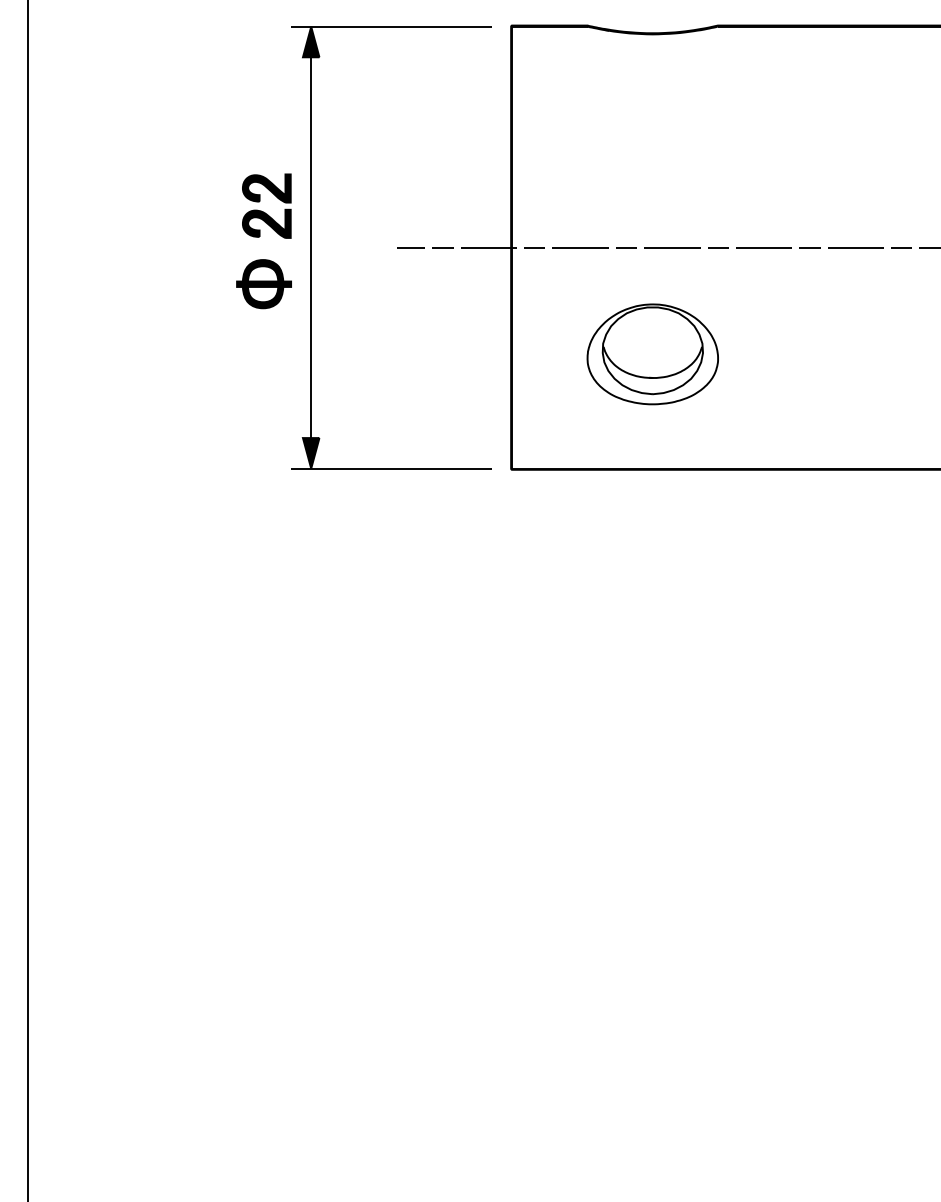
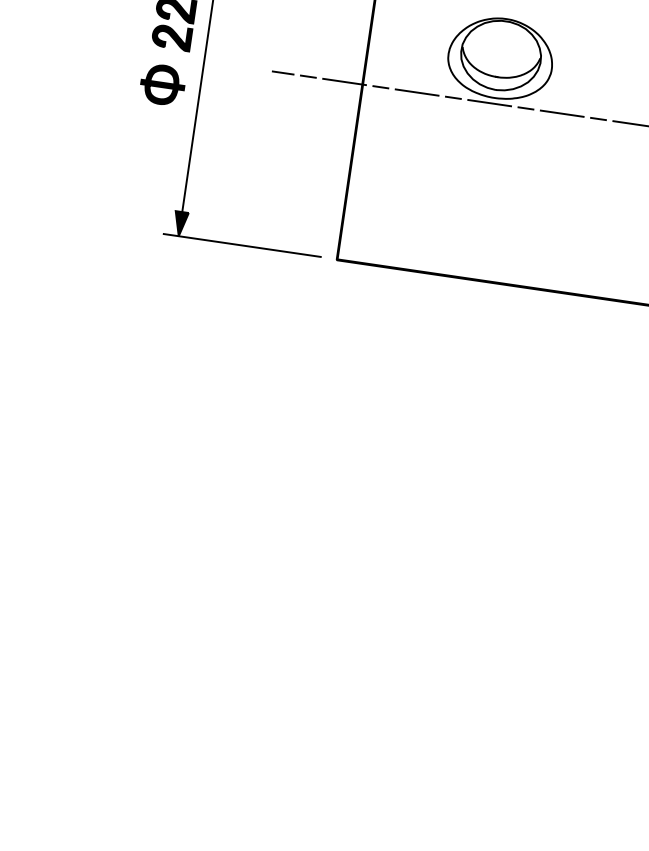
part: (652, 354) -> (500, 58), moved

